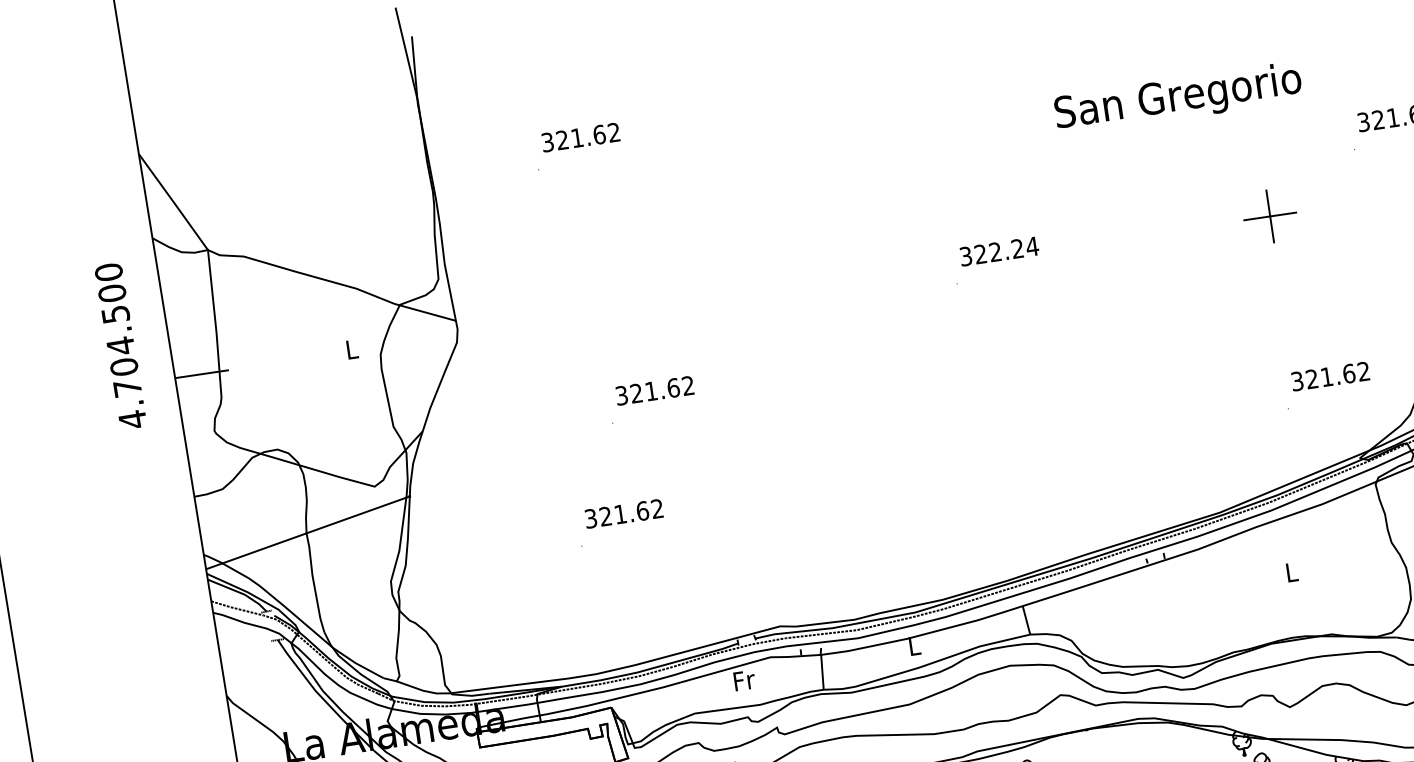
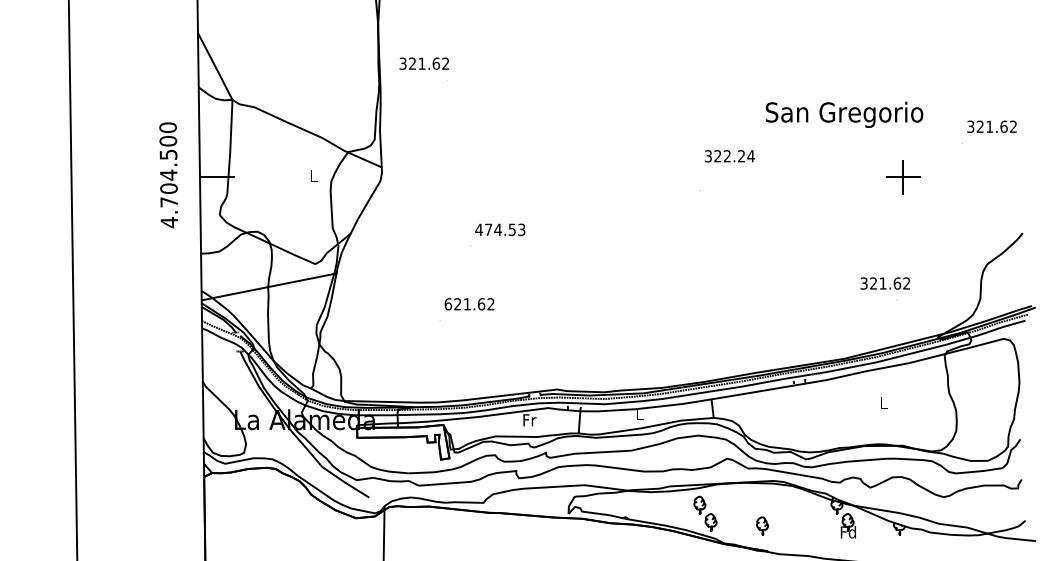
text: (1178, 98) -> (844, 114), moved
text: (579, 137) -> (423, 63), moved
text: (998, 251) -> (729, 156), moved
text: (120, 346) -> (168, 175), moved
text: (1329, 376) -> (884, 283), moved
text: (655, 390) -> (500, 229), 321.62 -> 474.53
text: (591, 518) -> (448, 304), 321.62 -> 621.62

